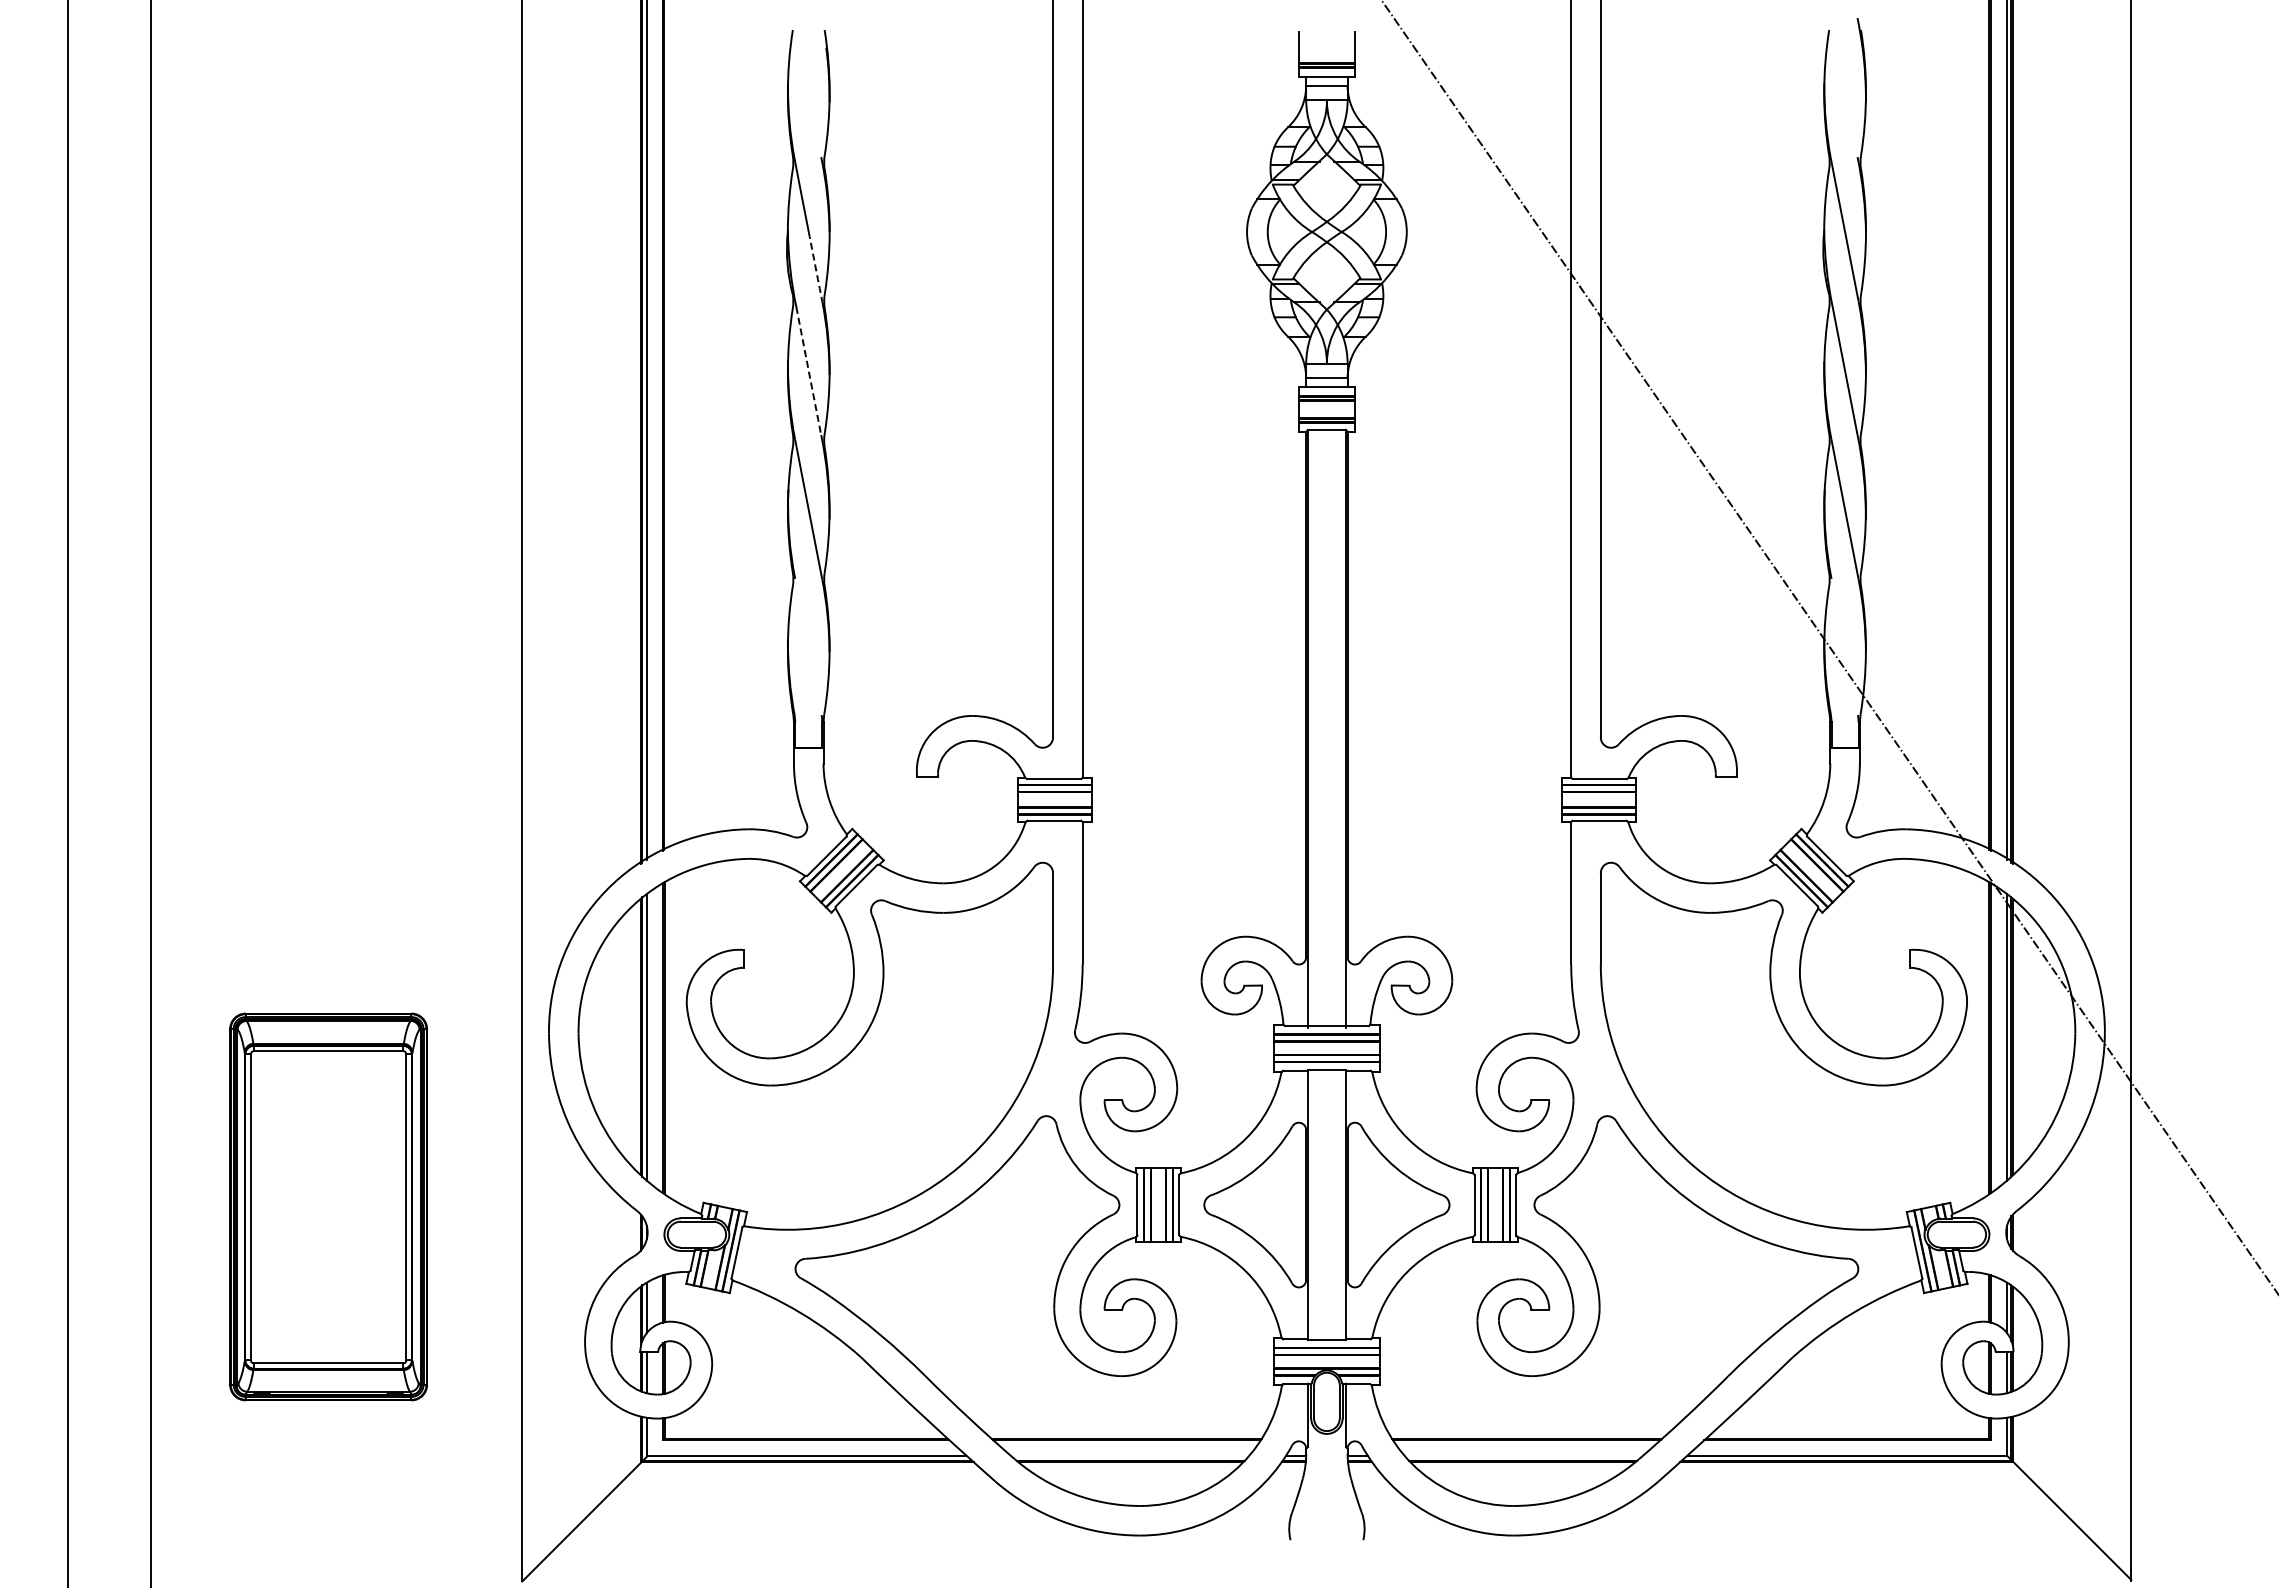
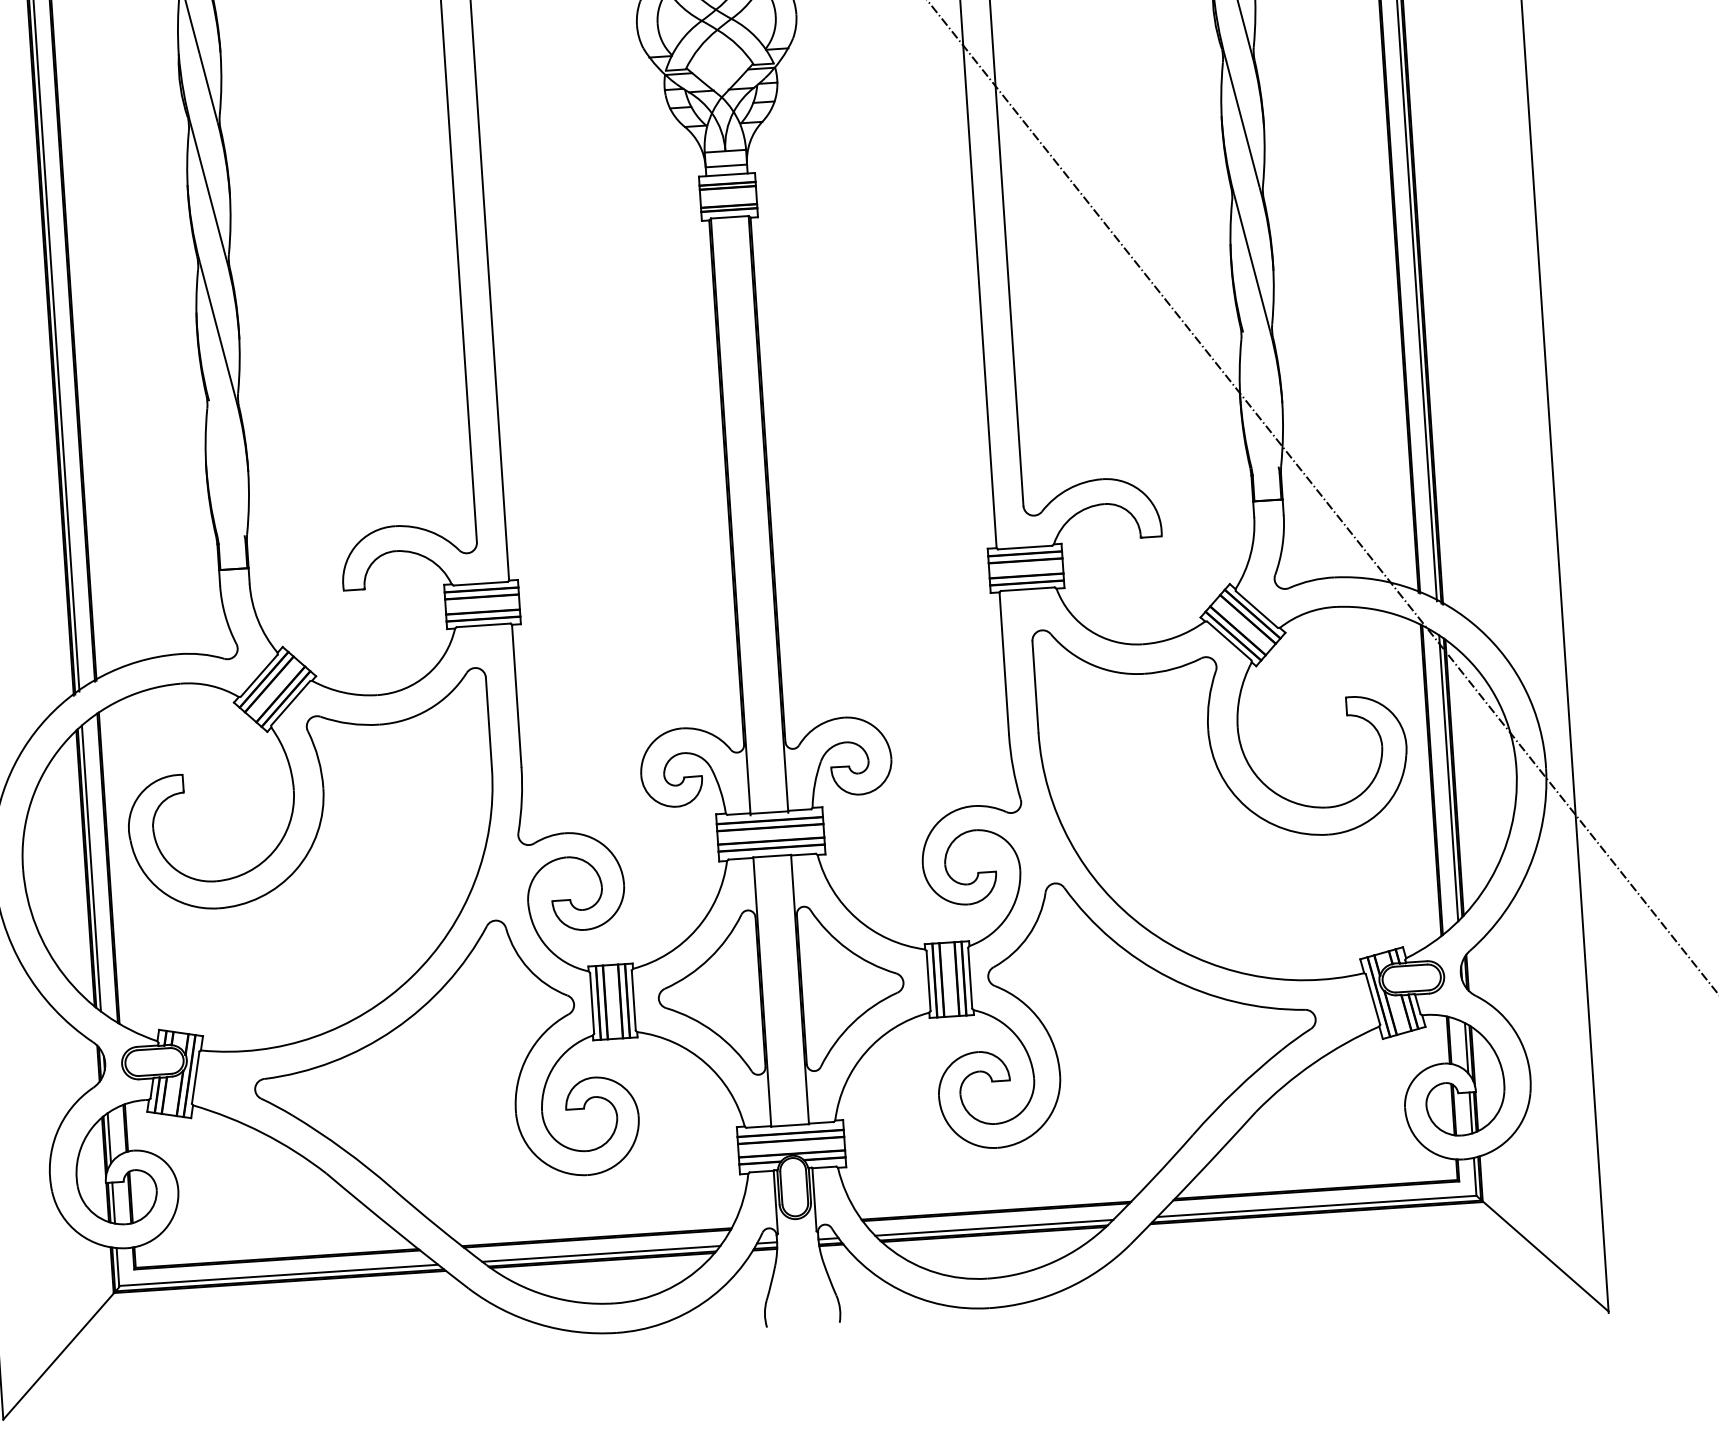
arc: (815, 266) -> (208, 88), dashed -> solid
arc: (808, 371) -> (208, 193), dashed -> solid
line: (1129, 1455) -> (600, 1253), added
line: (1523, 1455) -> (993, 1227), added

